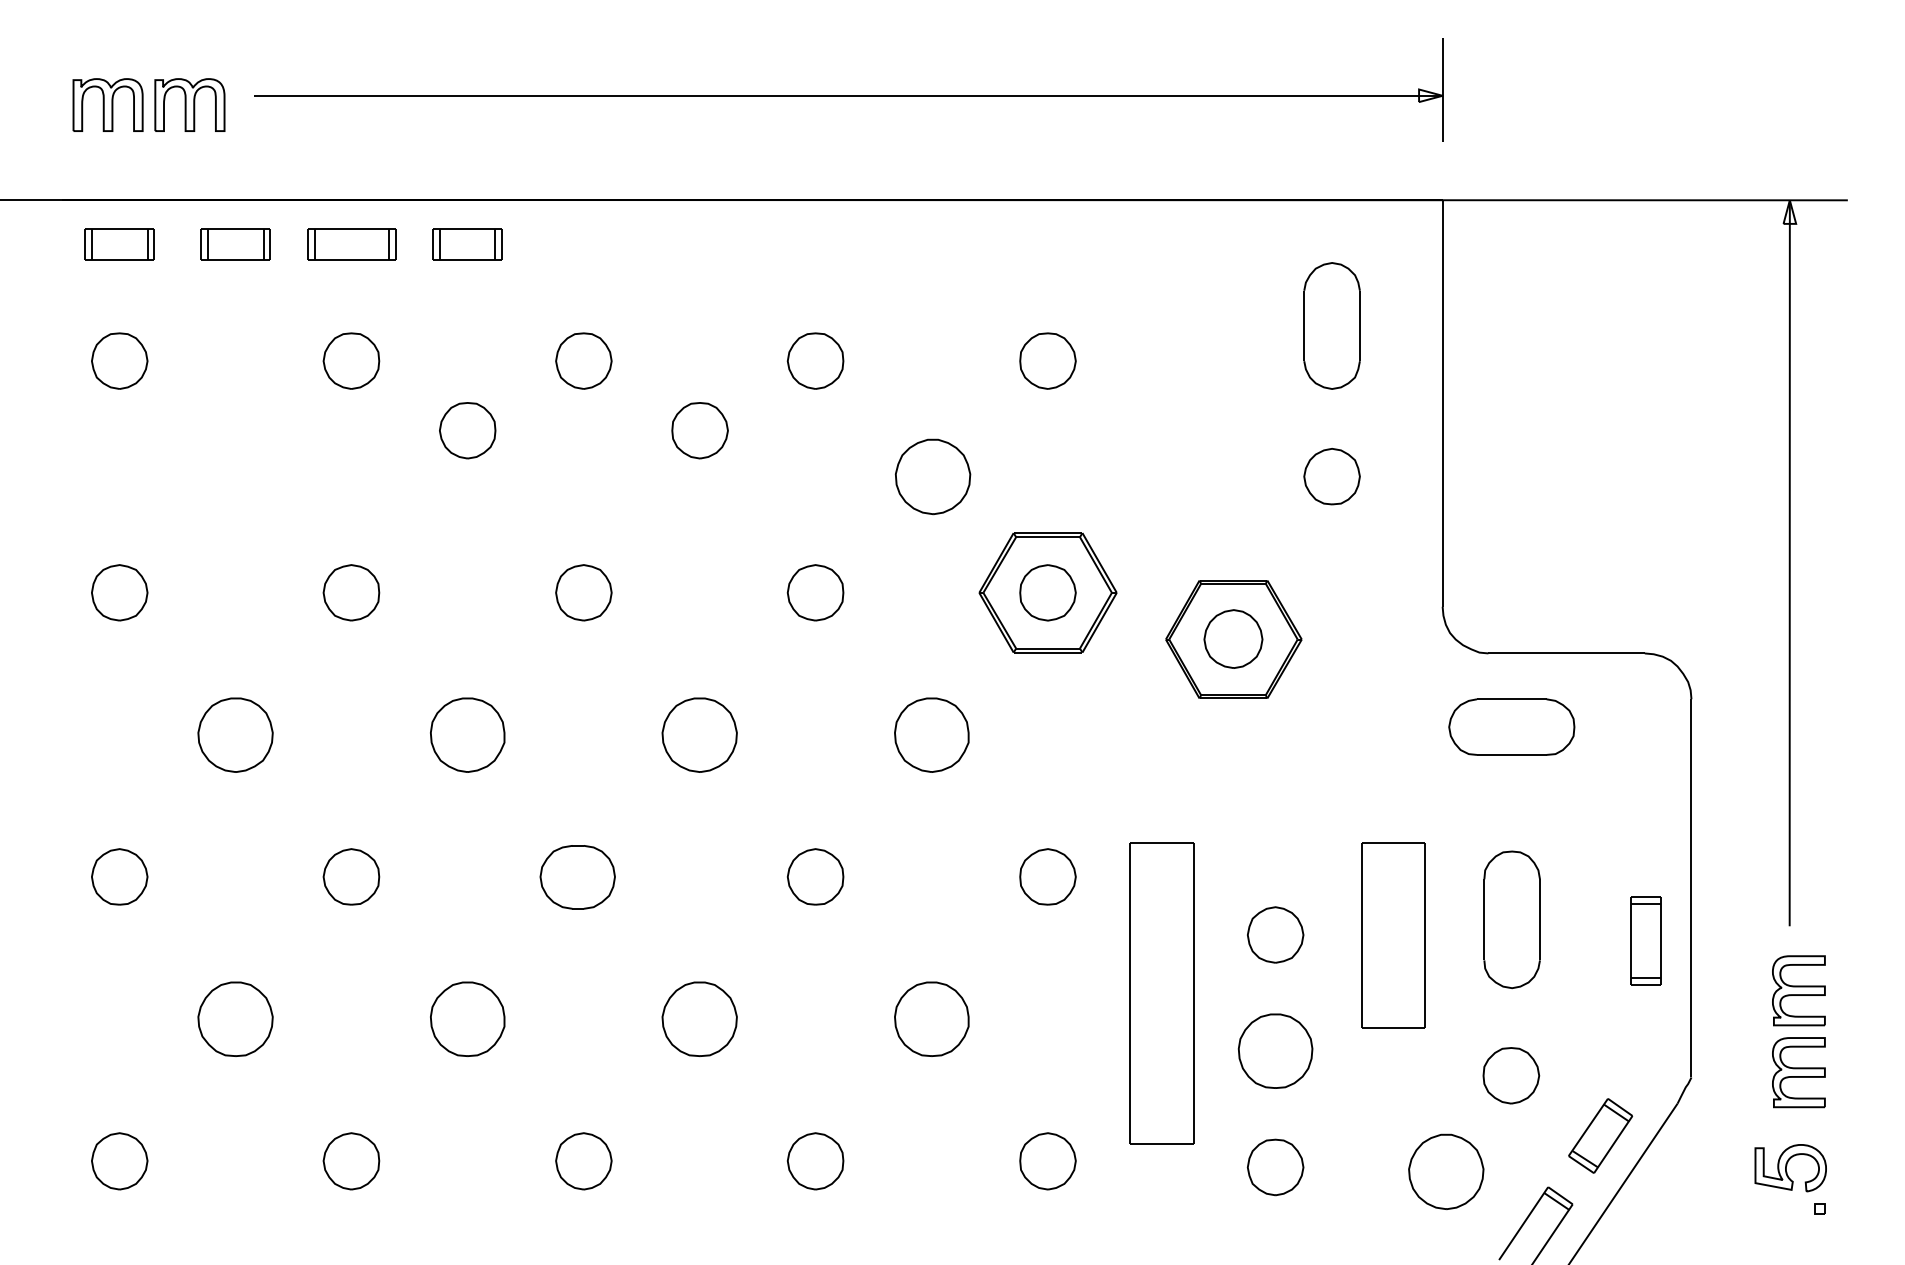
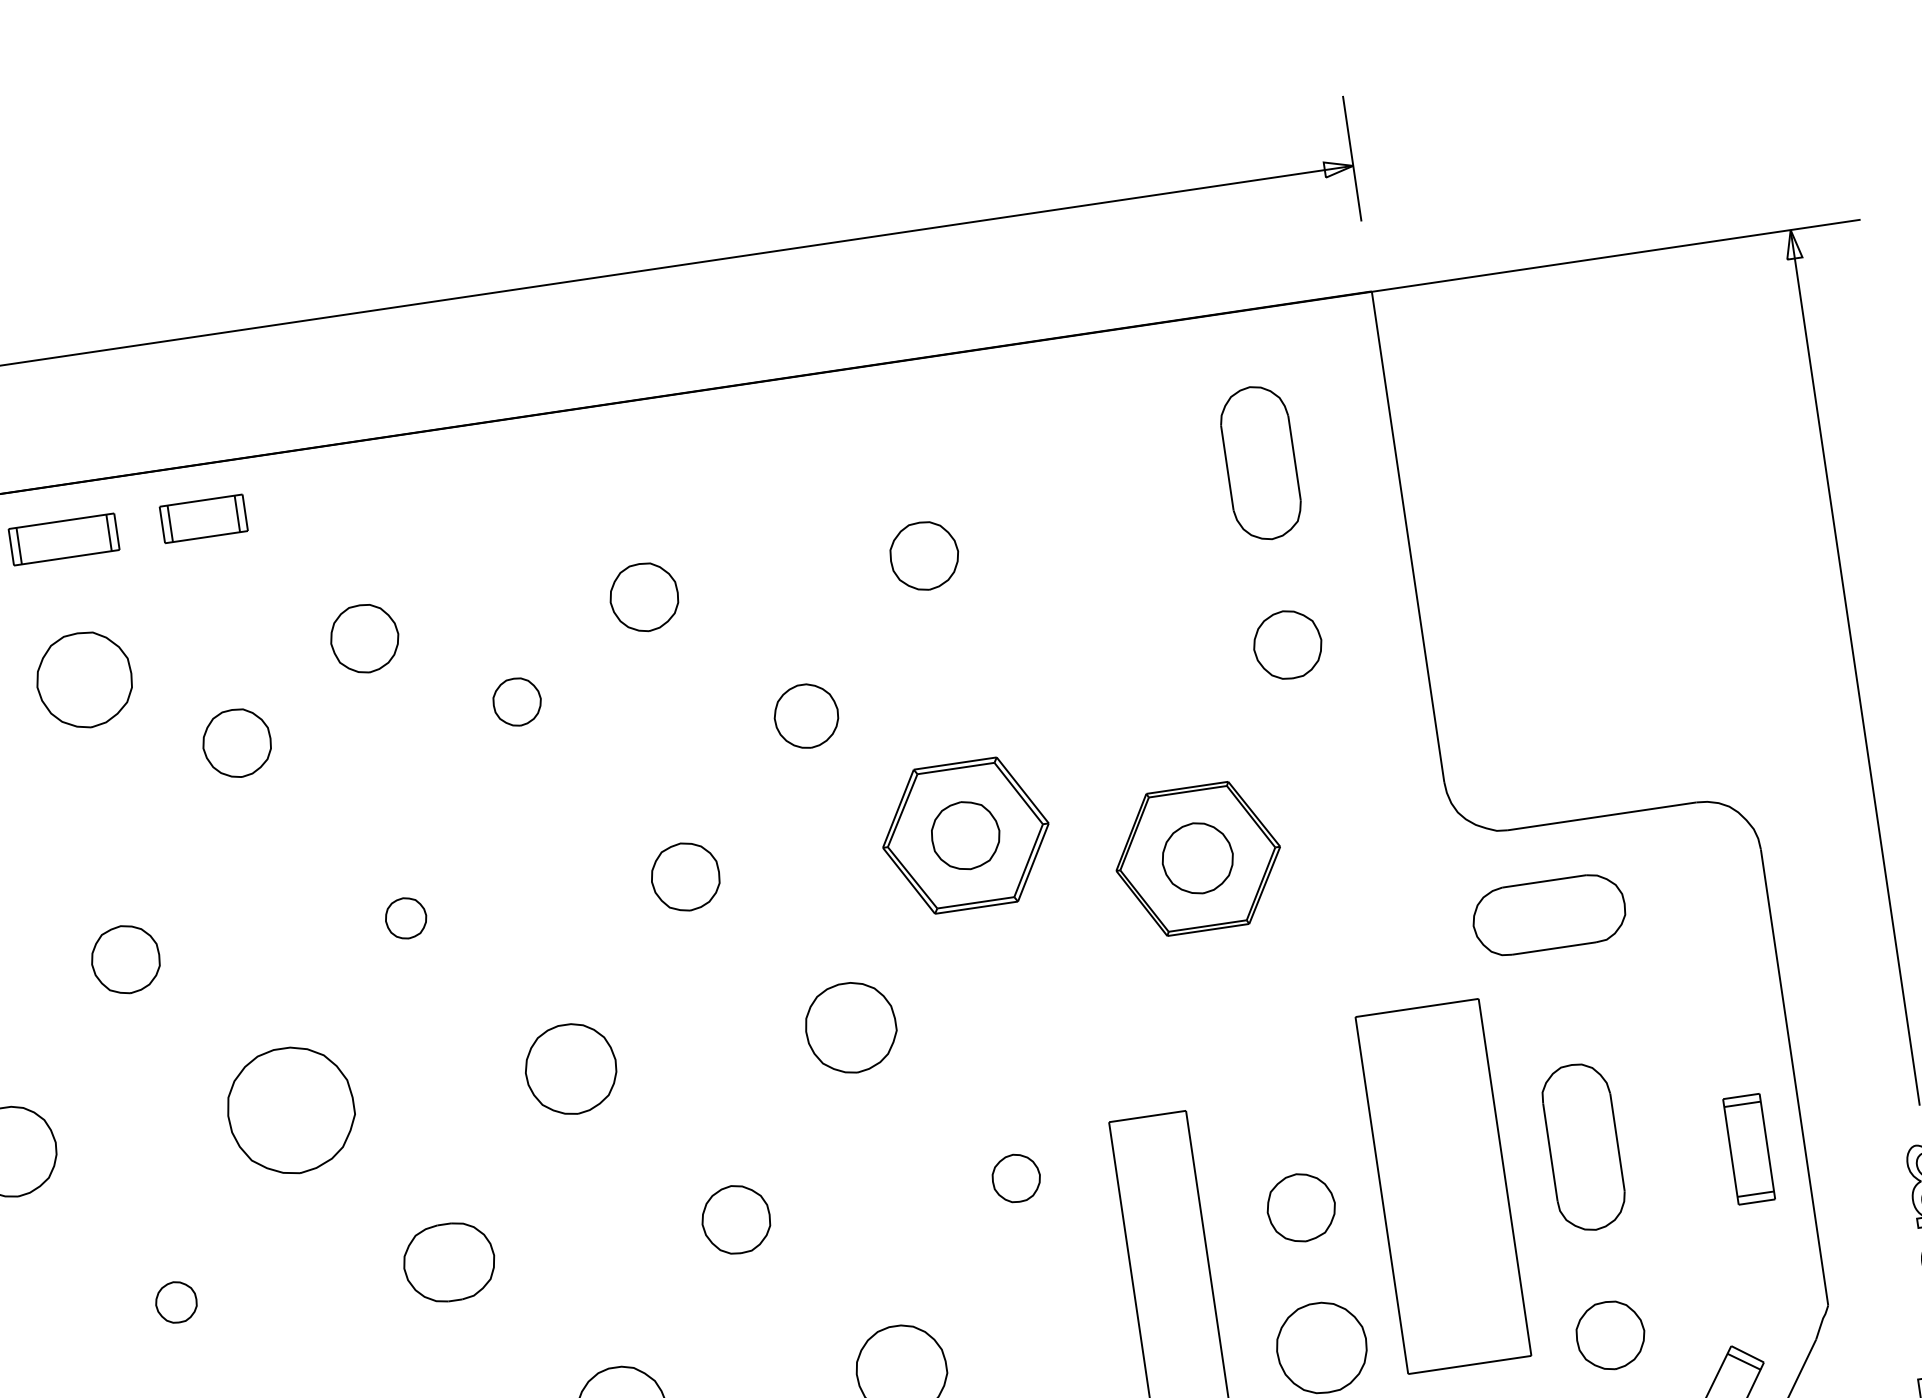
part: (351, 360) -> (84, 679), size x1.4
part: (699, 430) -> (516, 701), size x0.7
part: (932, 476) -> (805, 715), size x0.7
part: (583, 592) -> (405, 917), size x0.6
part: (467, 734) -> (290, 1109), size x1.4
part: (351, 876) -> (176, 1301), size x0.6
part: (1047, 876) -> (1015, 1177), size x0.7
part: (1393, 935) -> (1443, 1187), size x1.6

